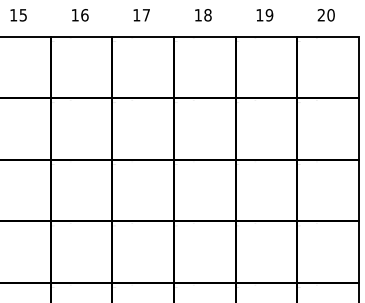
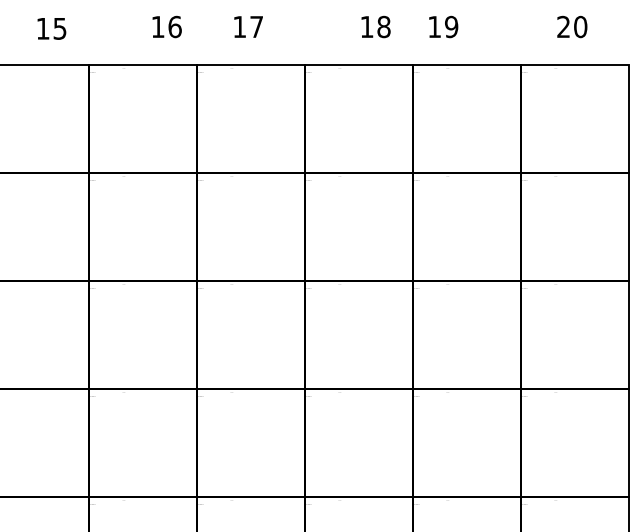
text: (18, 15) -> (51, 29), moved
text: (80, 15) -> (167, 27), moved
text: (203, 15) -> (376, 27), moved
text: (264, 15) -> (442, 27), moved

